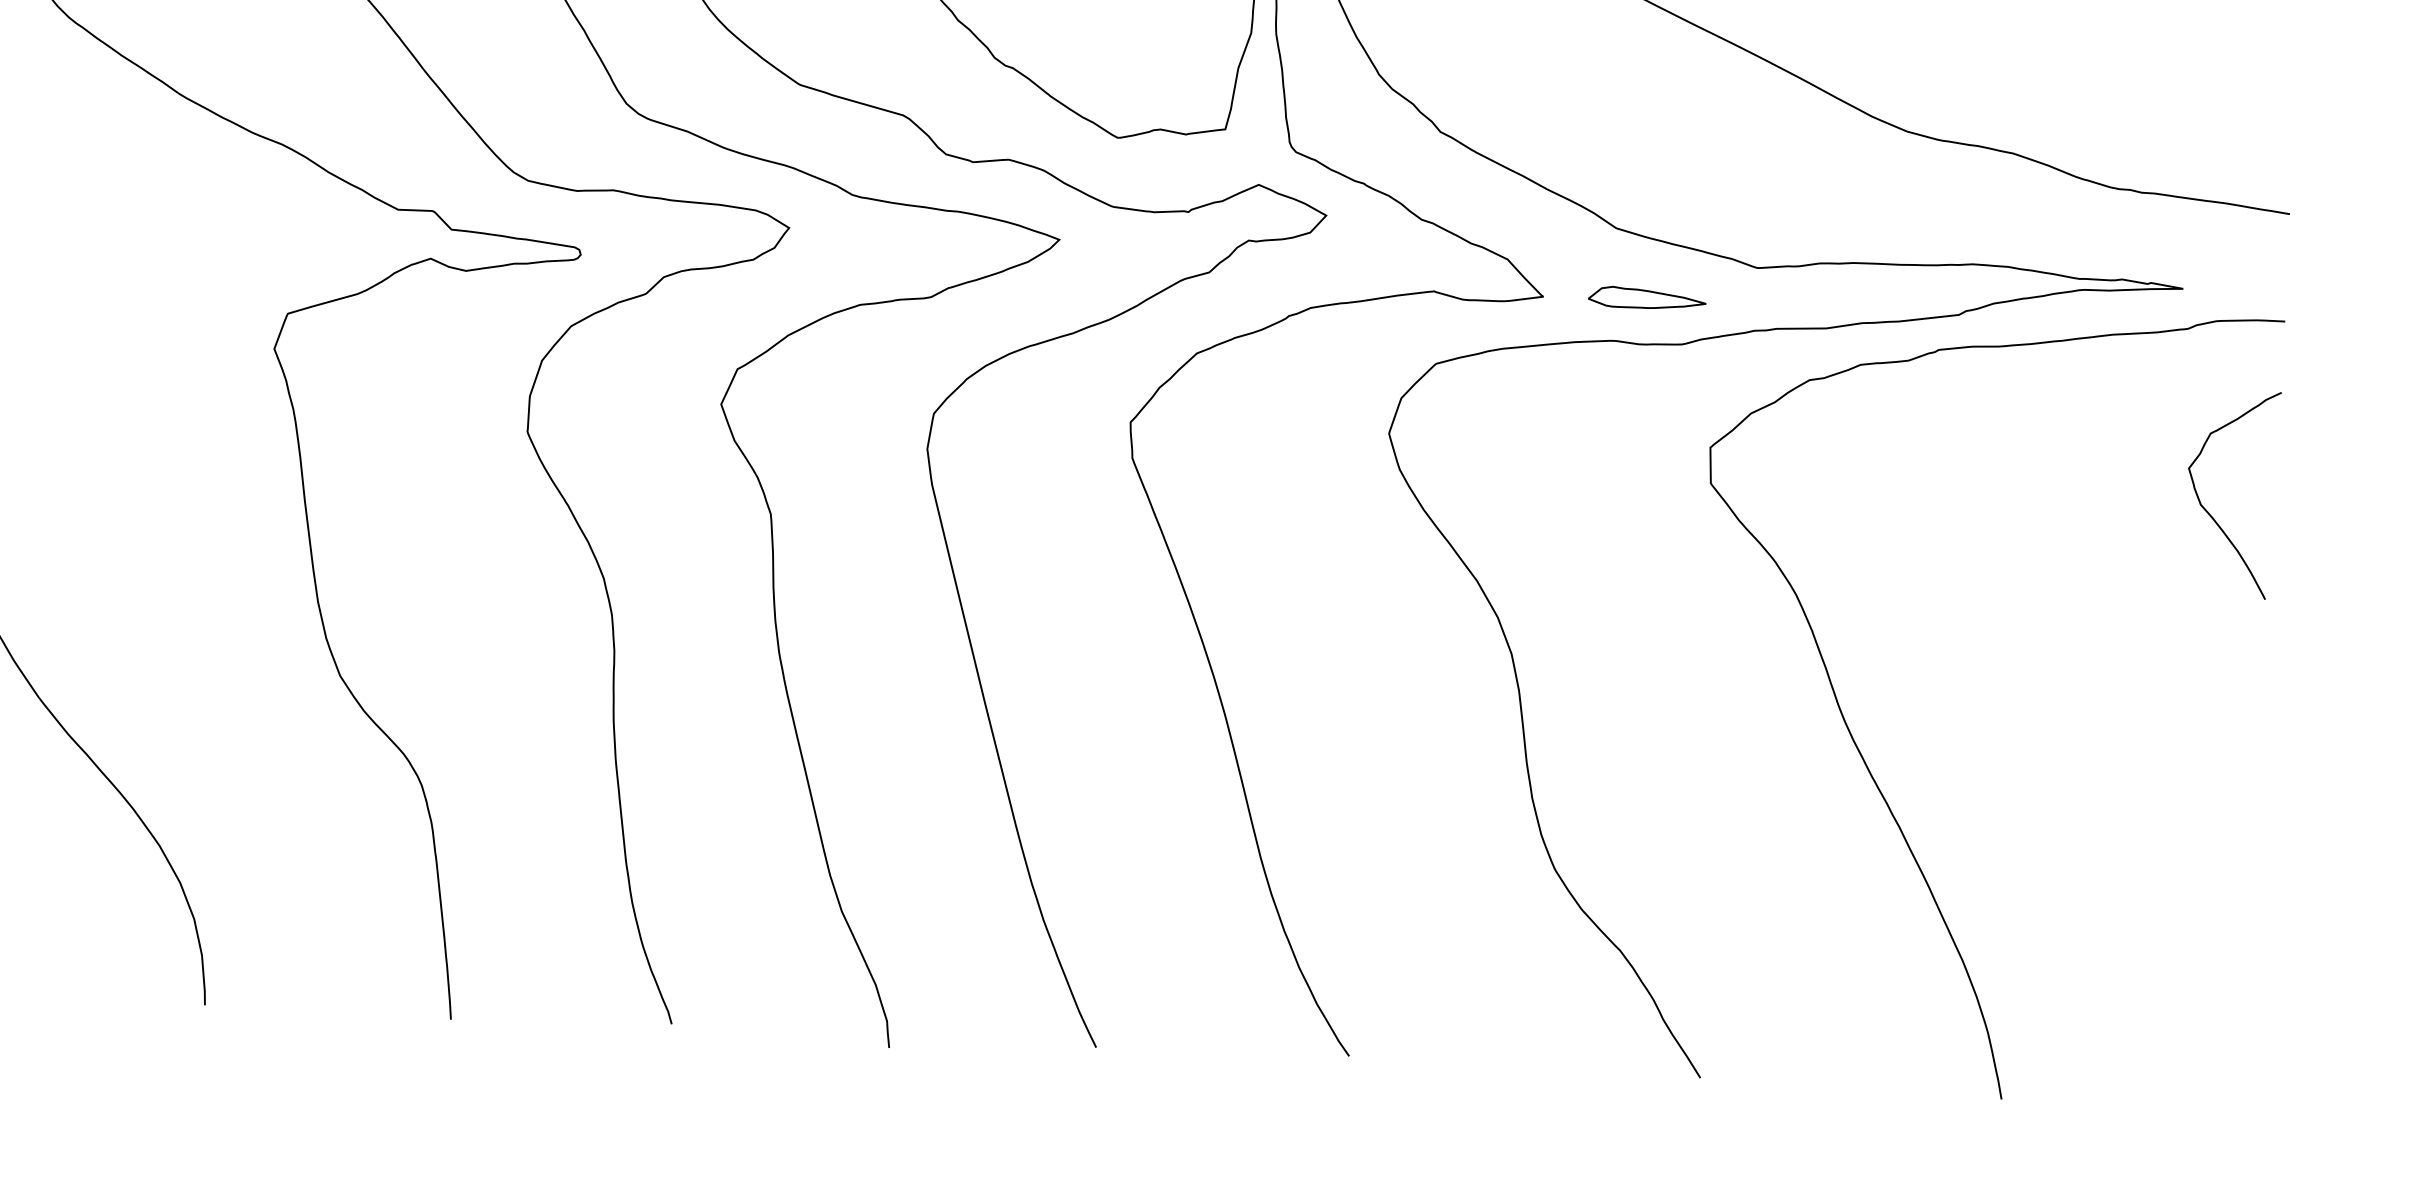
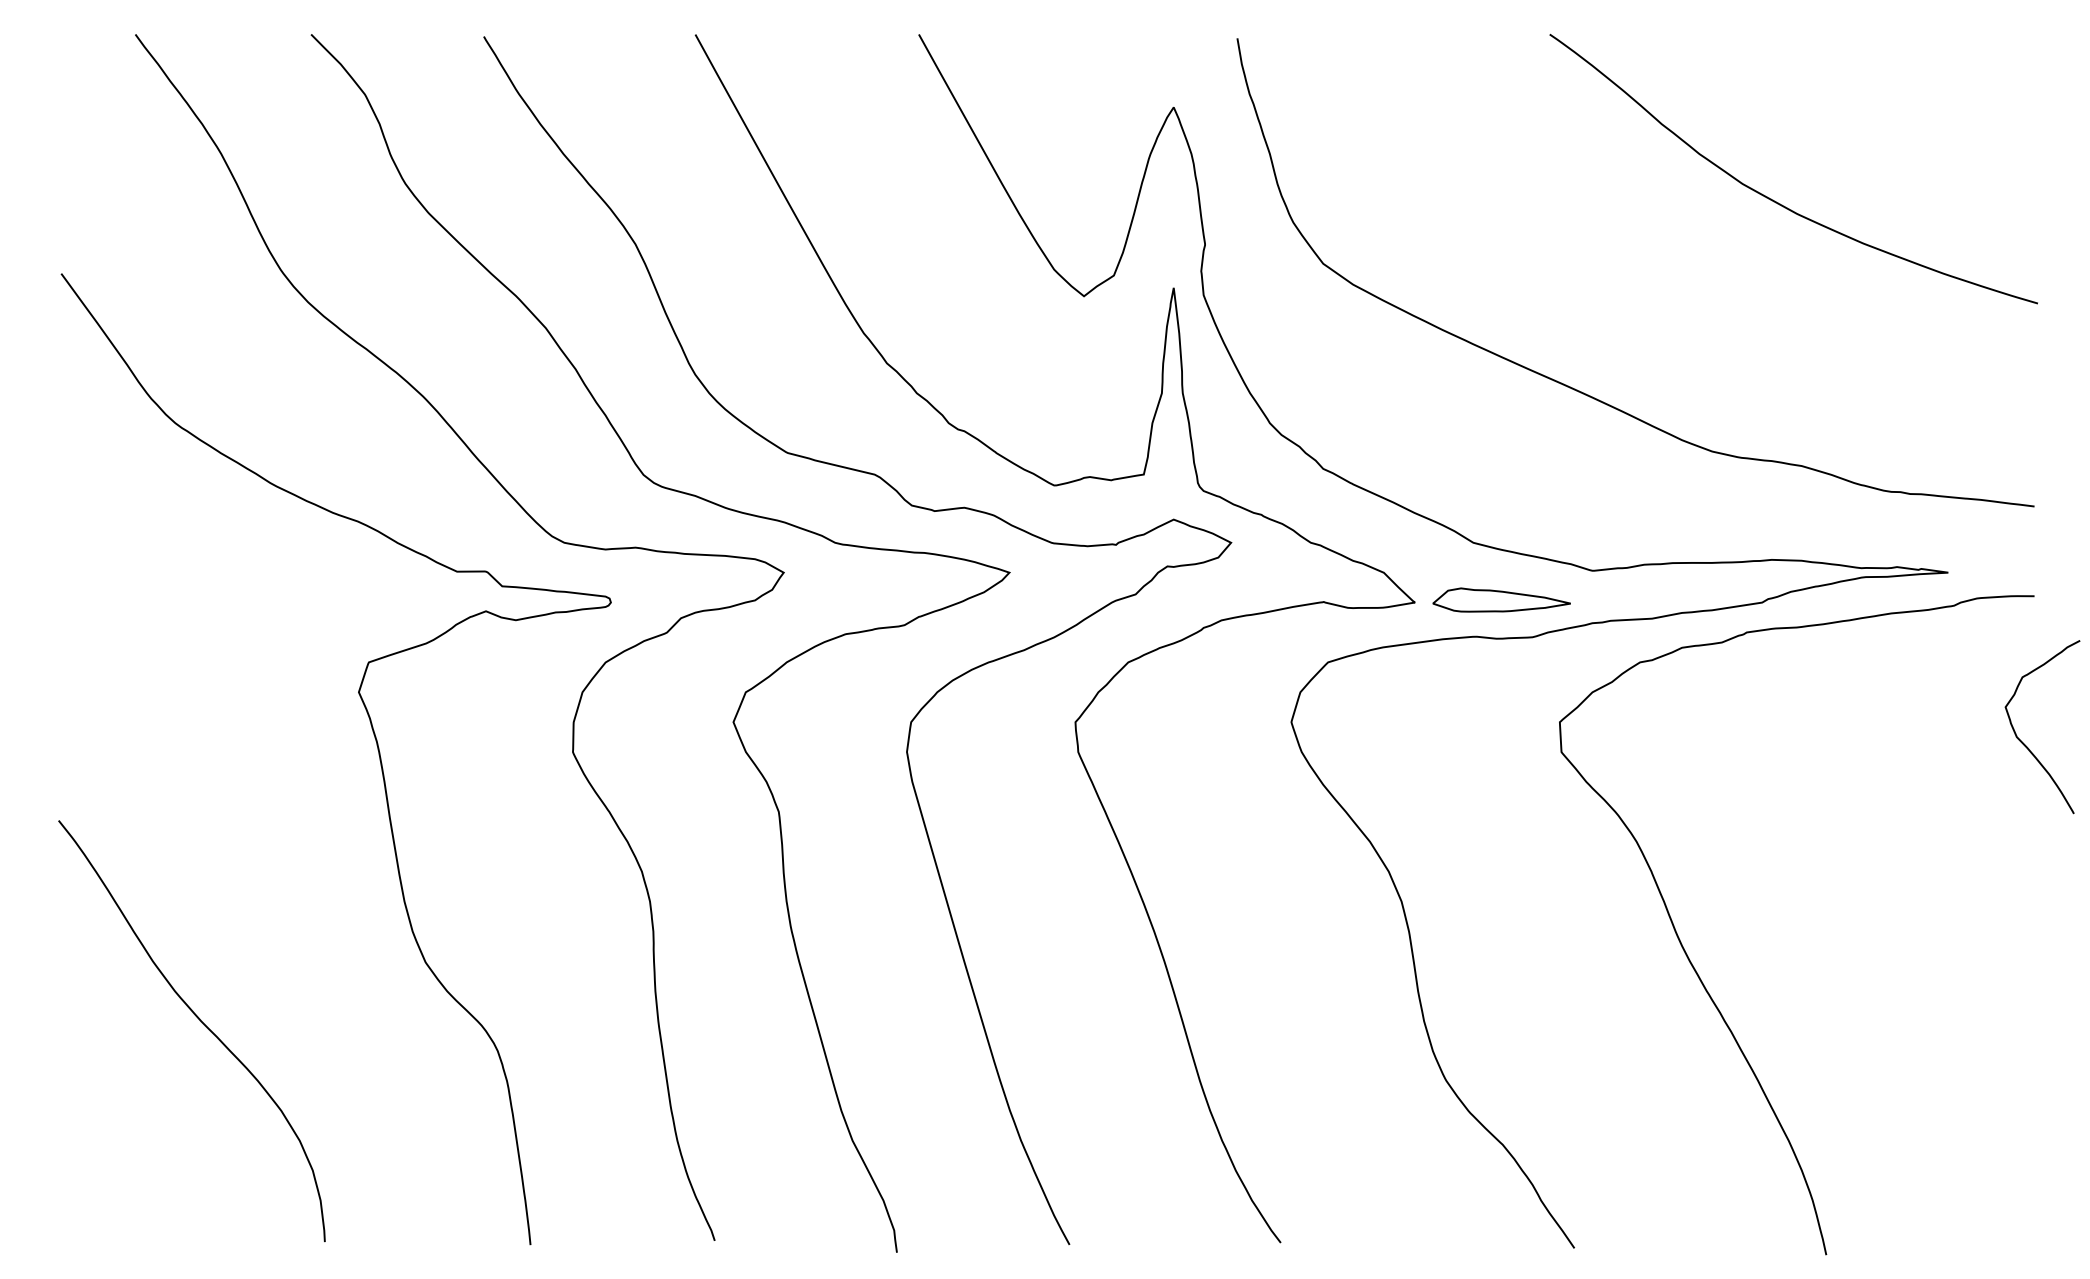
part: (1646, 297) -> (1501, 599), size x1.4
curve: (2210, 514) -> (2025, 744), moved

